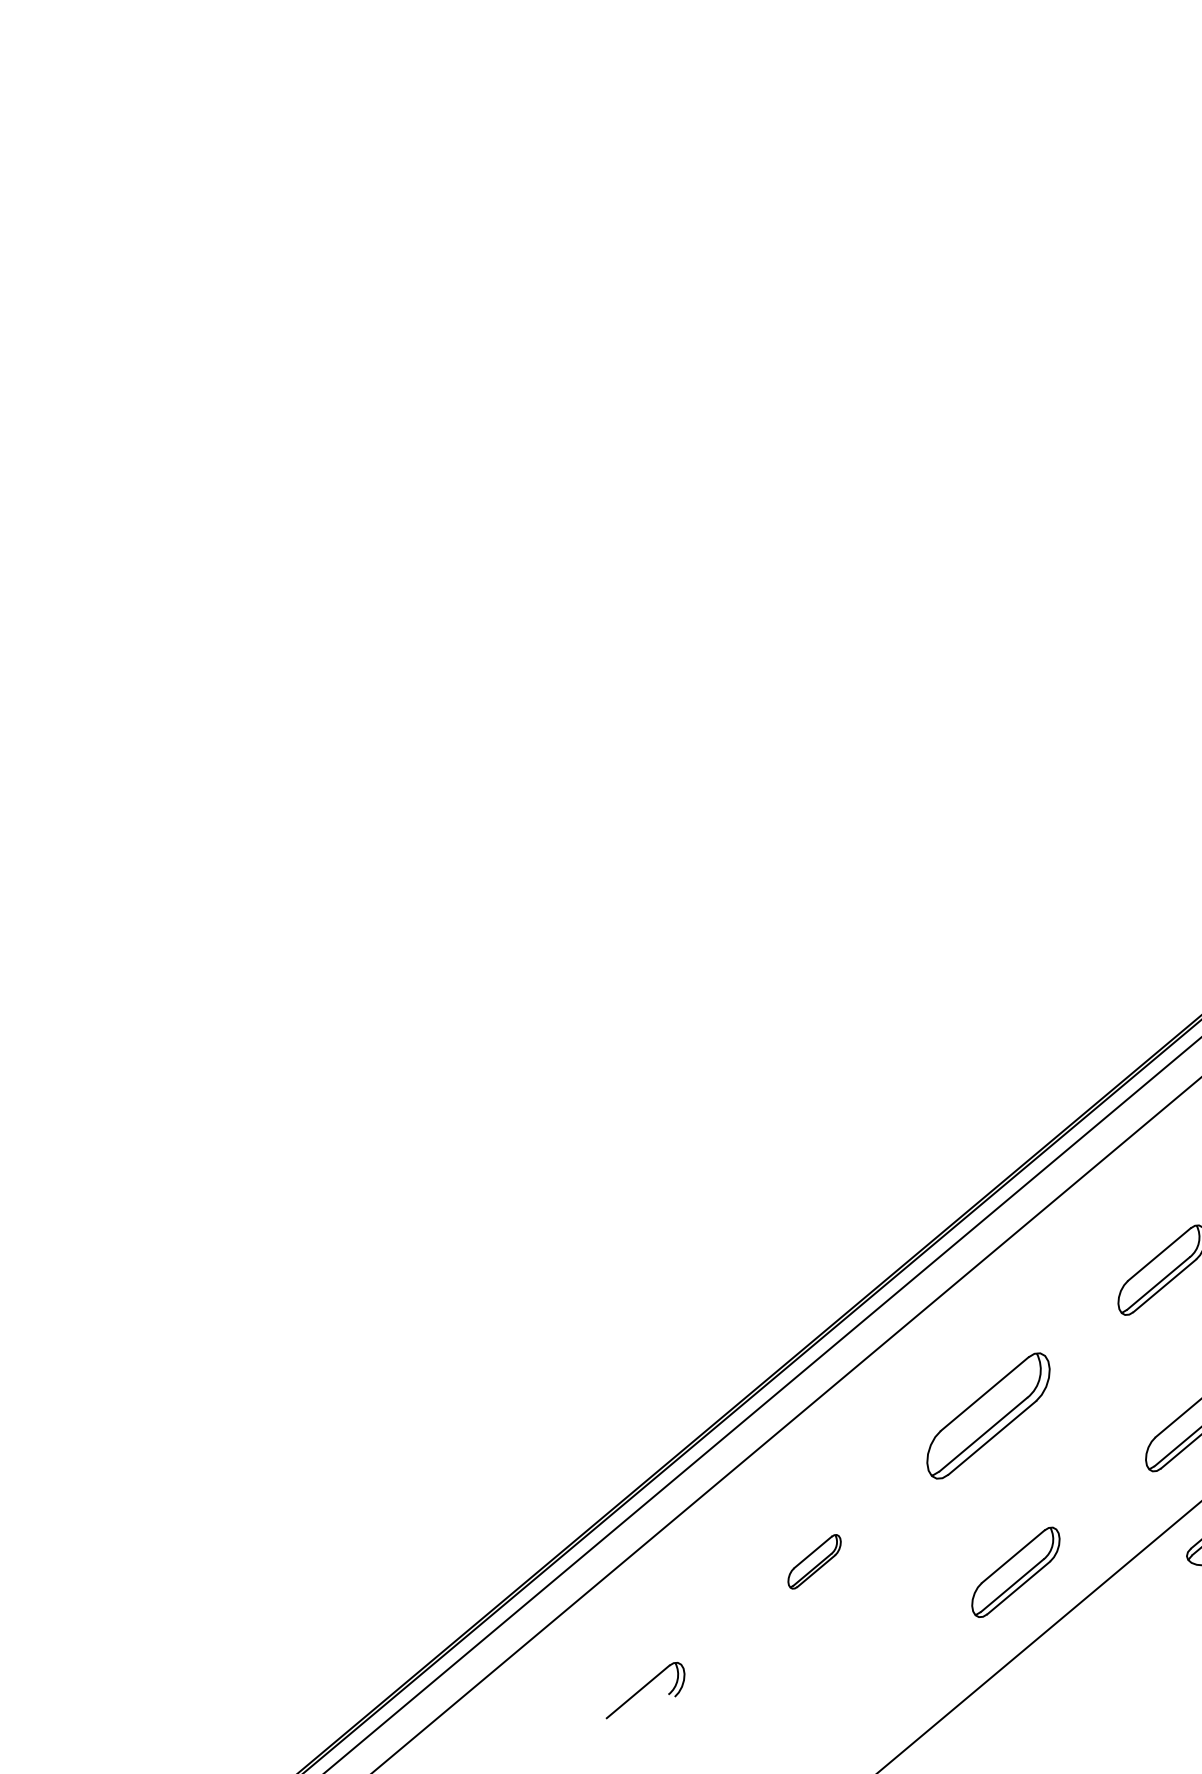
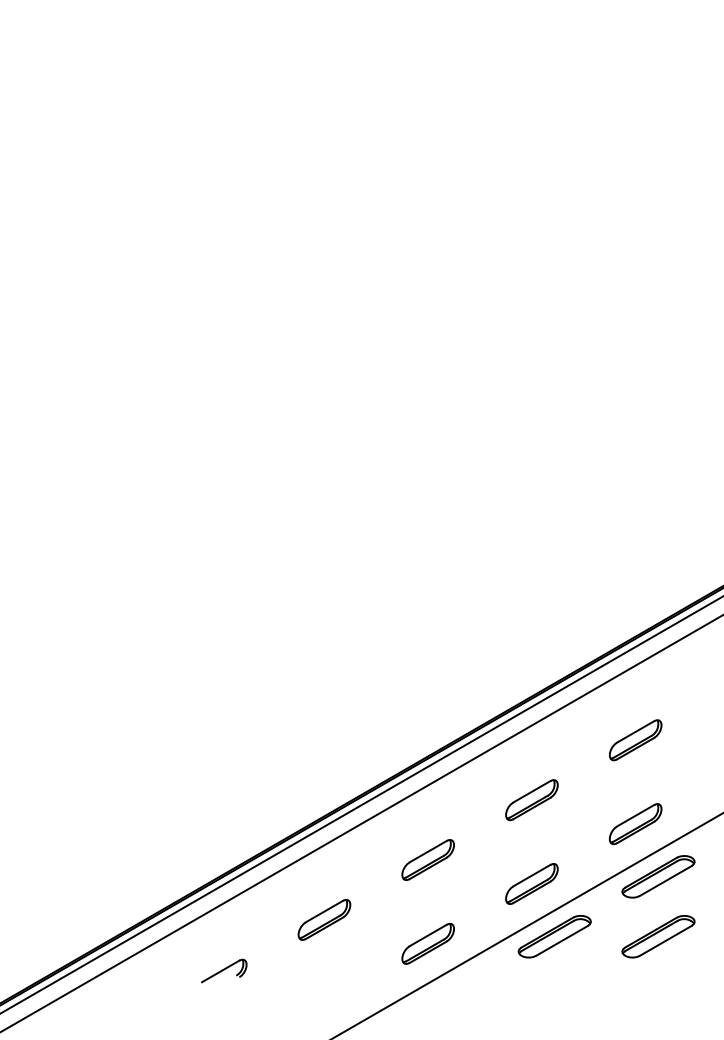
part: (986, 1415) -> (427, 859), size x0.71
part: (814, 1560) -> (324, 919), size x1.67

